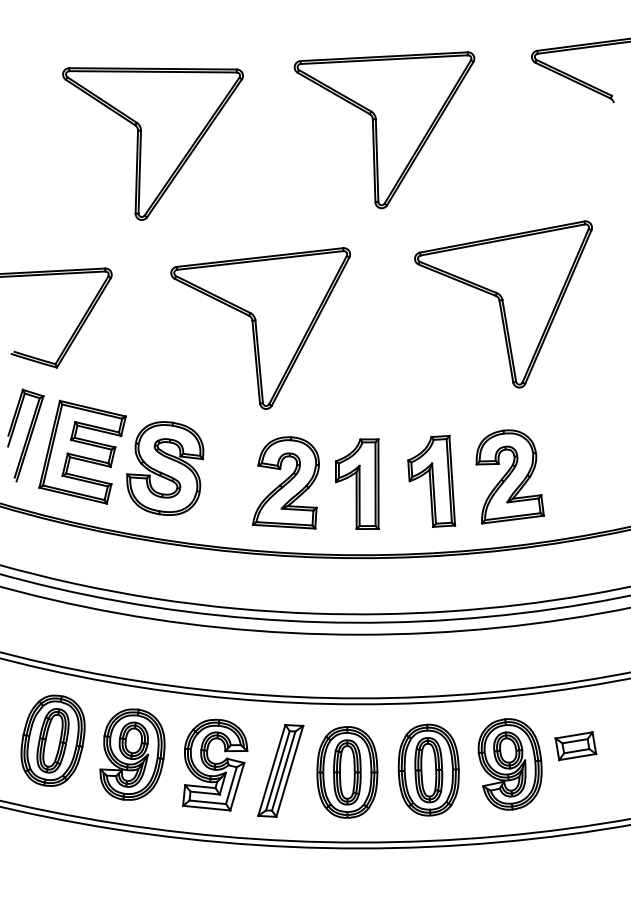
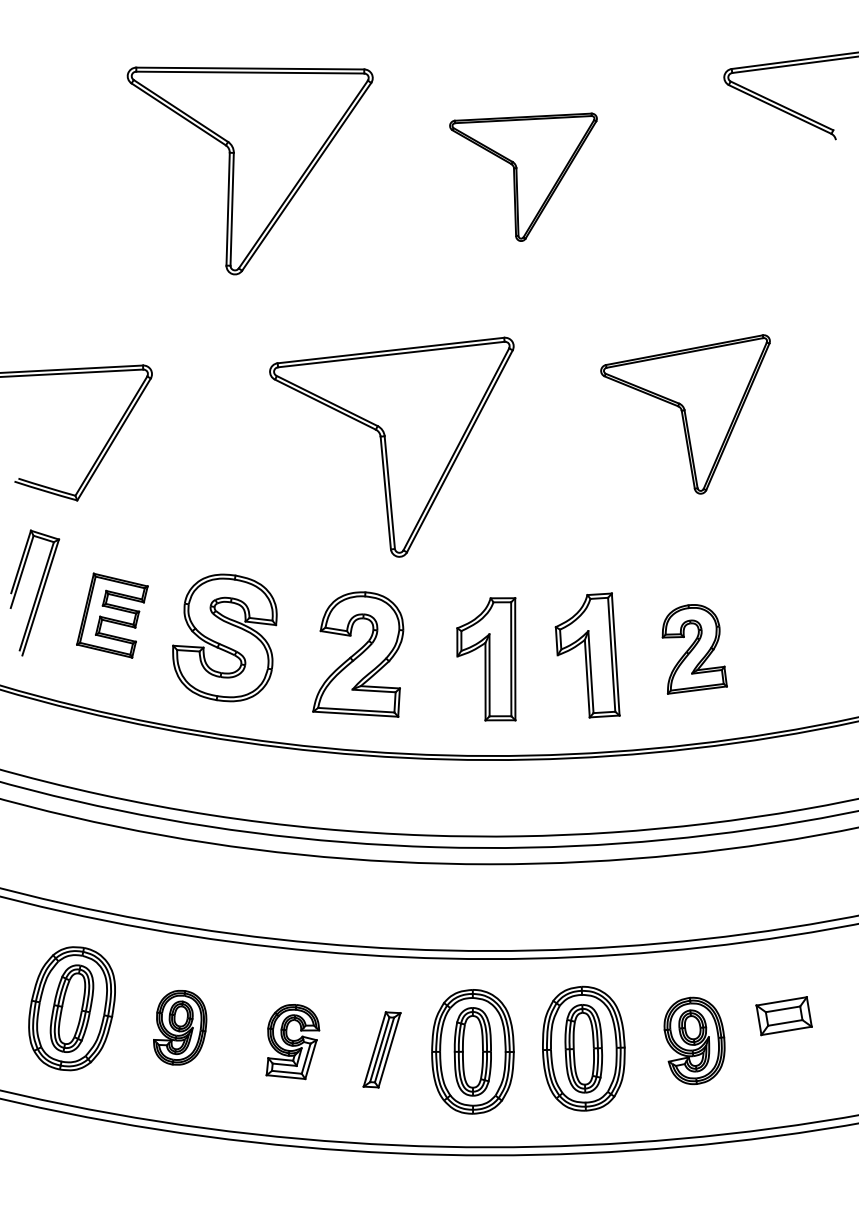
part: (384, 130) -> (523, 177), size x0.6
part: (152, 143) -> (249, 170), moved
part: (503, 304) -> (685, 414), size x0.7
part: (260, 327) -> (391, 446), moved
part: (82, 452) -> (112, 615), size x0.6
part: (510, 477) -> (694, 649), size x0.7
part: (286, 482) -> (358, 654), moved
part: (131, 754) -> (179, 1027), size x0.6
part: (214, 764) -> (292, 1041), size x0.6
part: (510, 764) -> (694, 1040), size x0.7
part: (280, 770) -> (381, 1049), size x0.6

